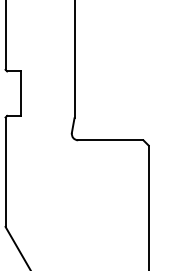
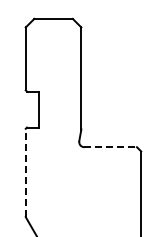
line: (111, 140) -> (111, 147), solid -> dashed
line: (5, 171) -> (25, 172), solid -> dashed

